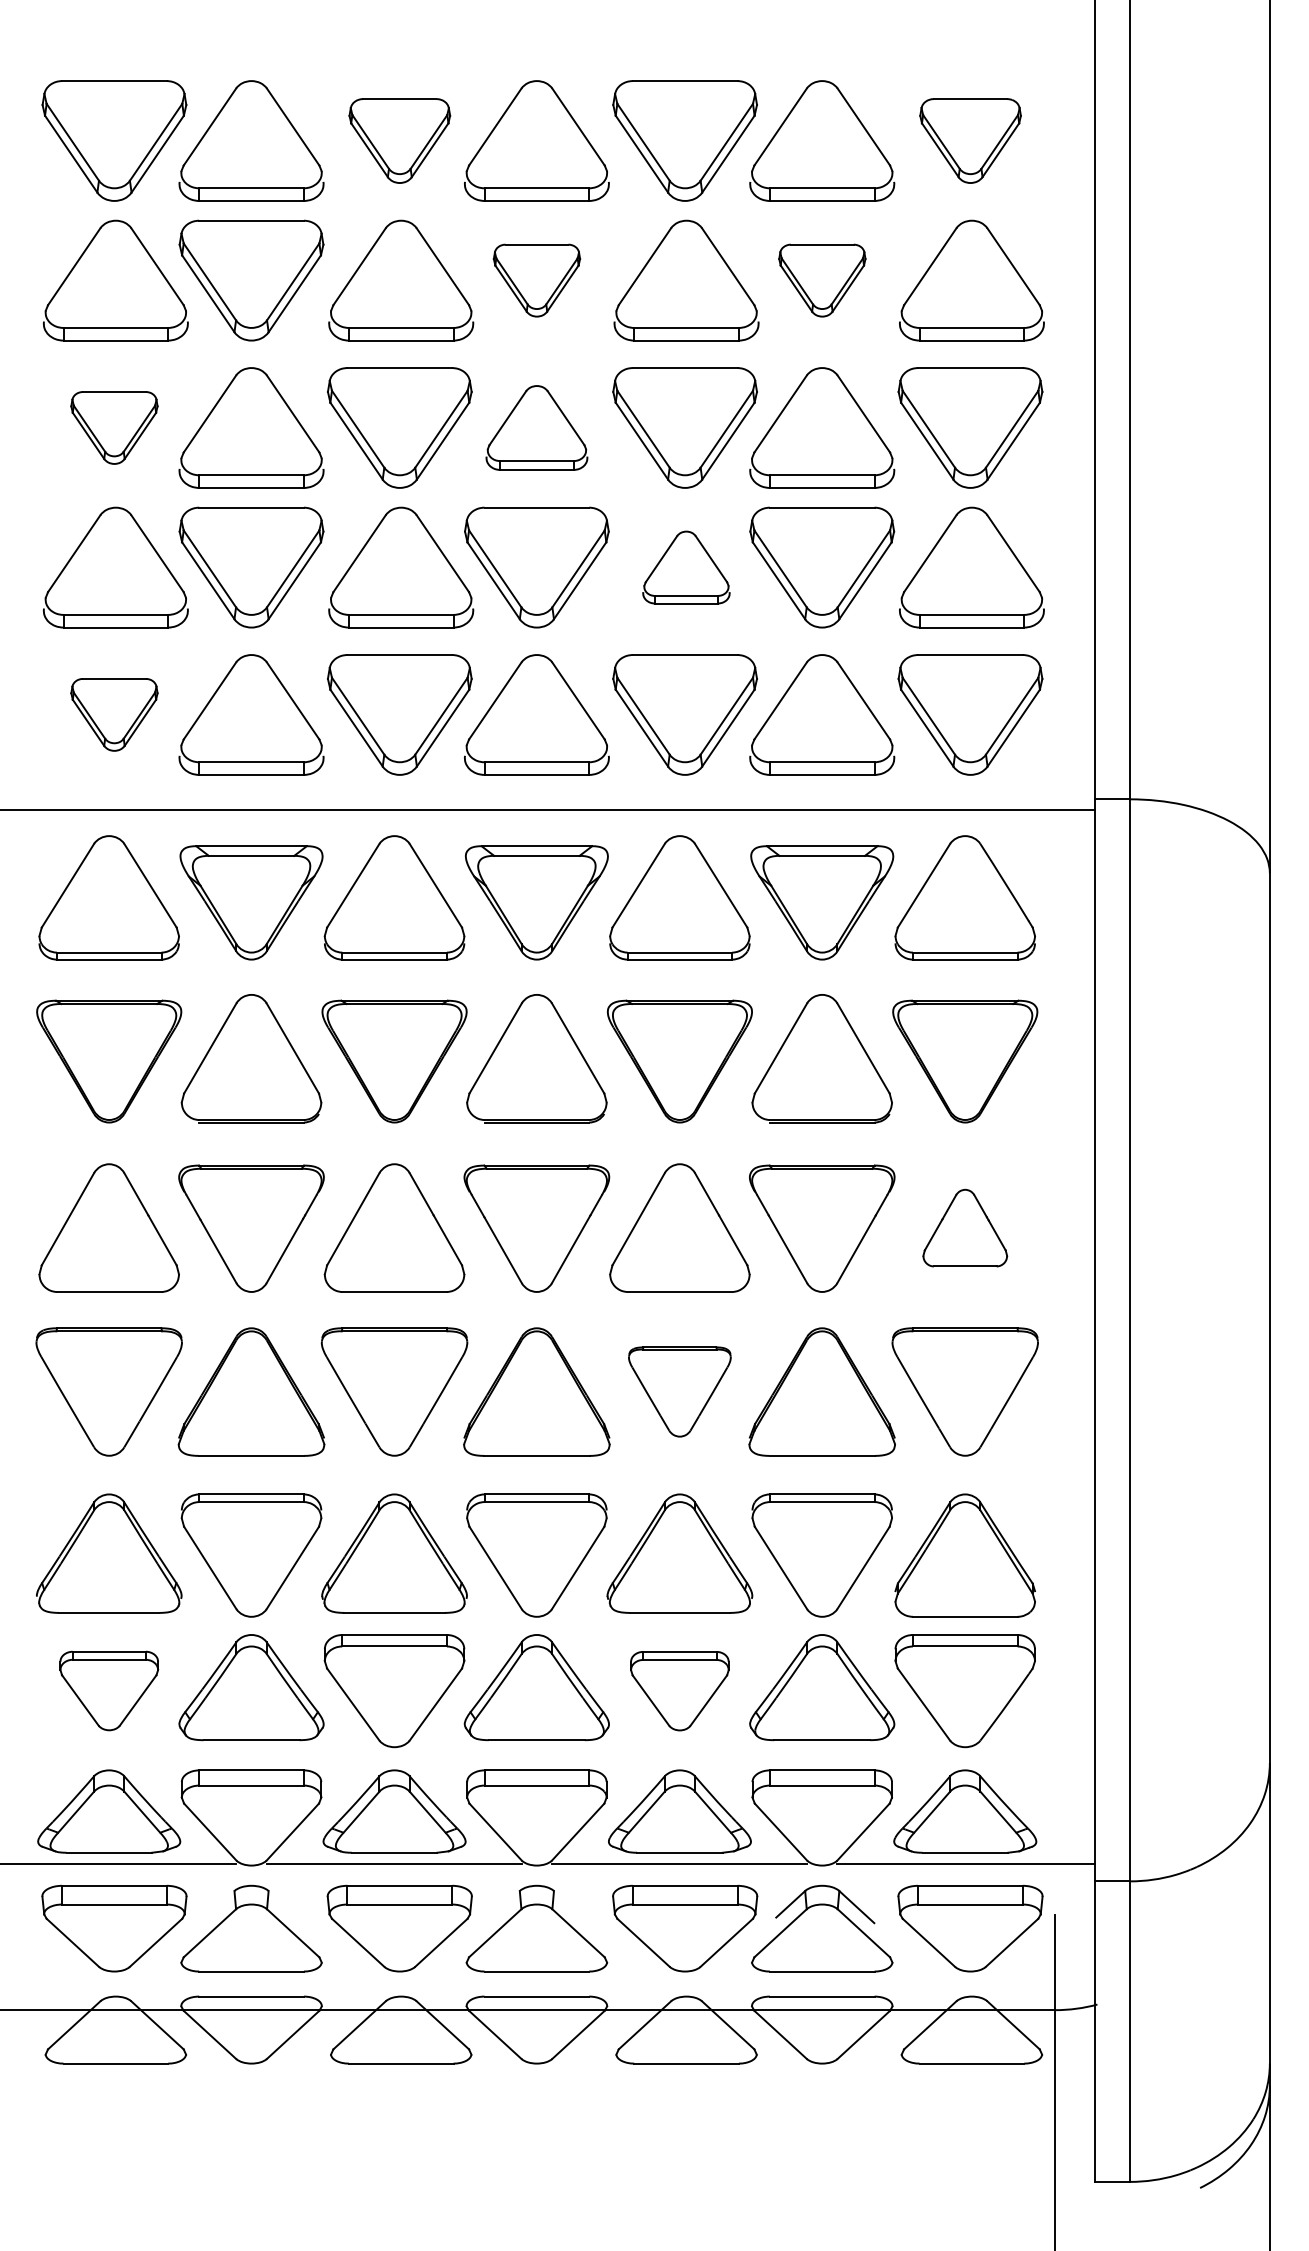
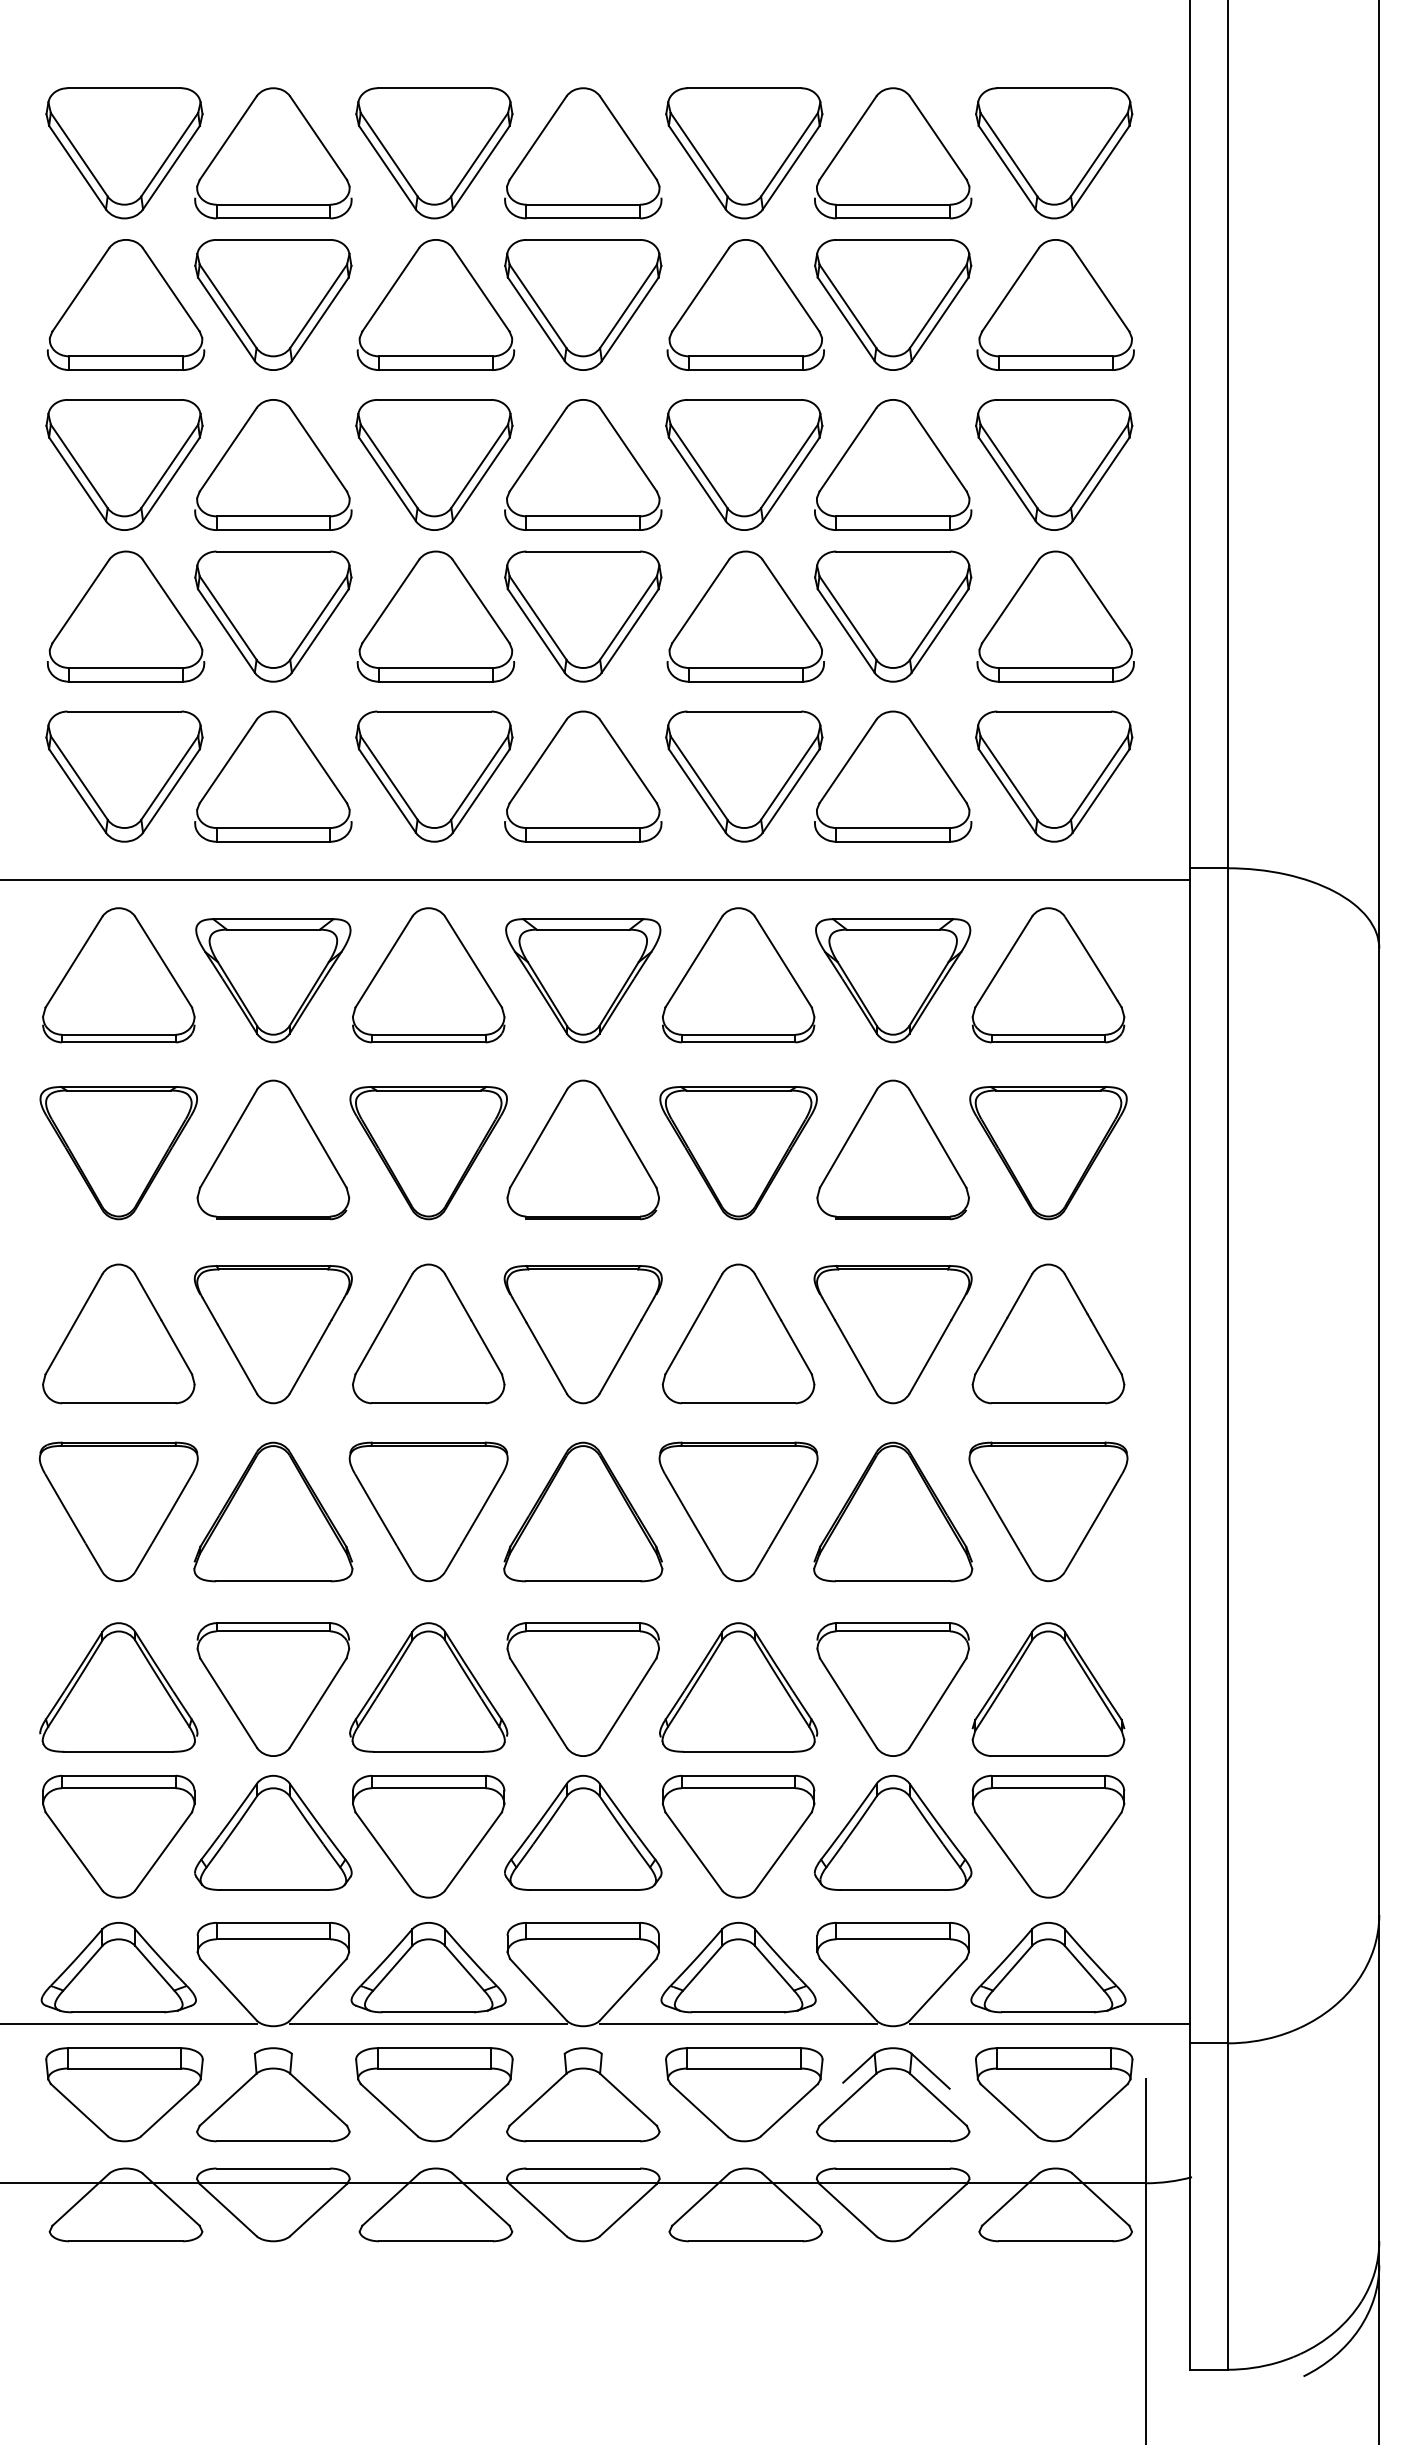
part: (399, 141) -> (434, 153), size x1.43
part: (970, 141) -> (1054, 153), size x1.43
part: (537, 280) -> (583, 304), size x1.67
part: (822, 280) -> (893, 304), size x1.67
part: (114, 427) -> (124, 464), size x1.67
part: (537, 427) -> (583, 464), size x1.43
part: (686, 567) -> (745, 616), size x1.67
part: (114, 714) -> (124, 776), size x1.67
part: (965, 1227) -> (1048, 1333), size x1.67
part: (679, 1391) -> (738, 1511), size x1.43
part: (108, 1690) -> (118, 1836), size x1.43
part: (679, 1690) -> (738, 1836), size x1.43

